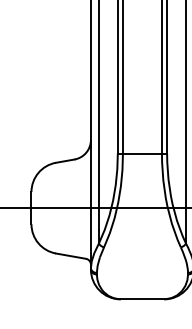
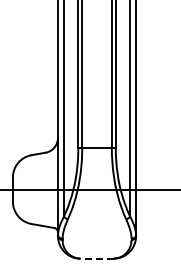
line: (143, 299) -> (97, 258), solid -> dashed

